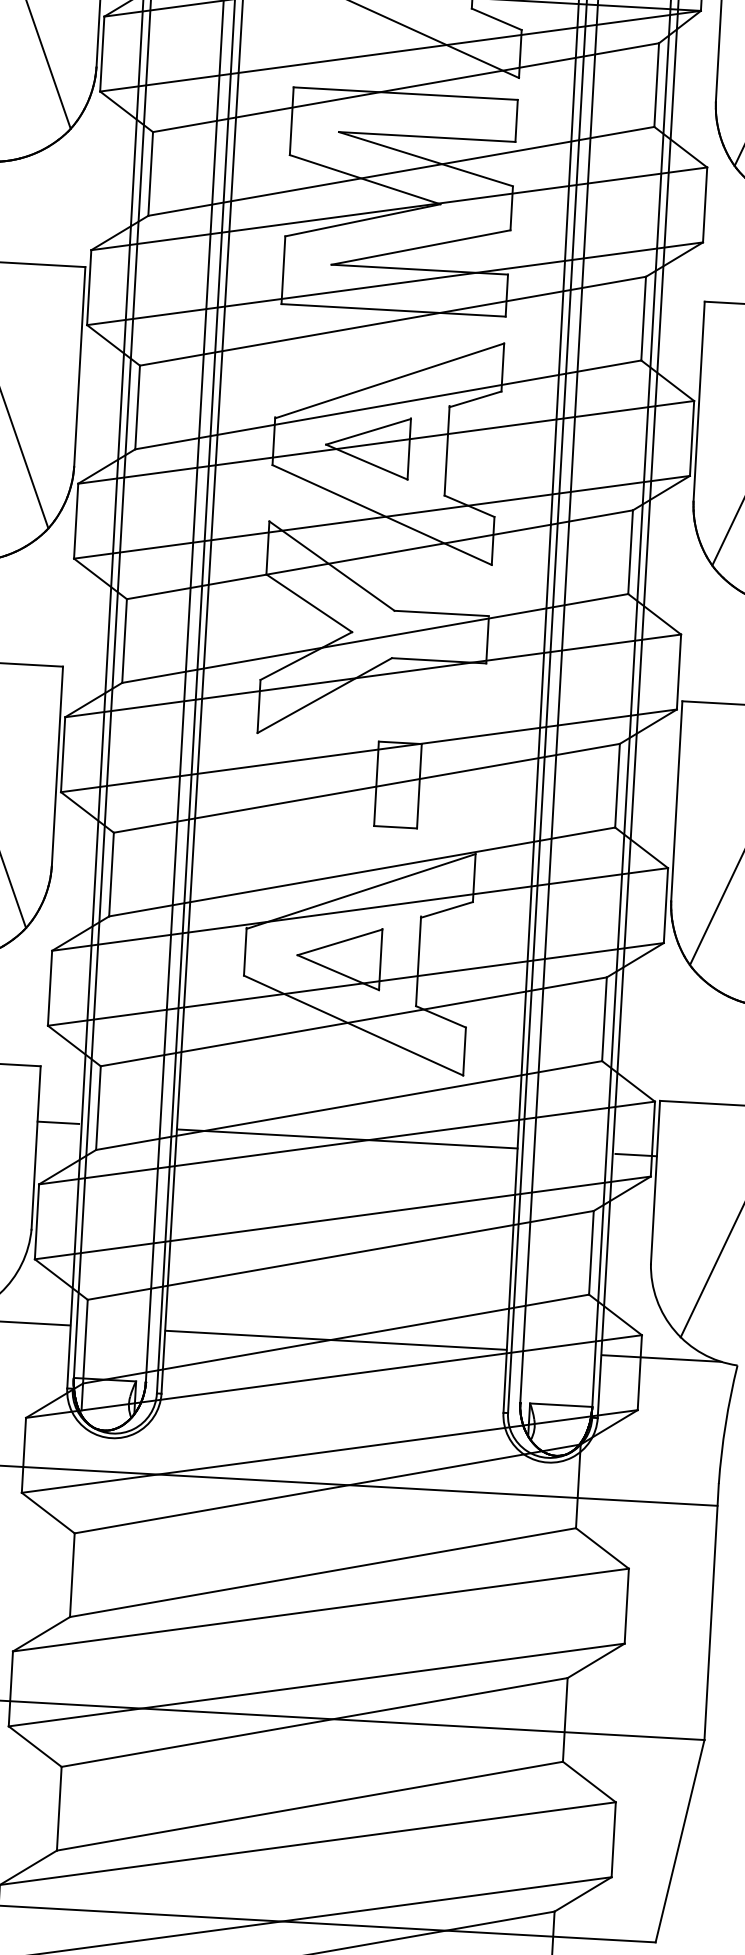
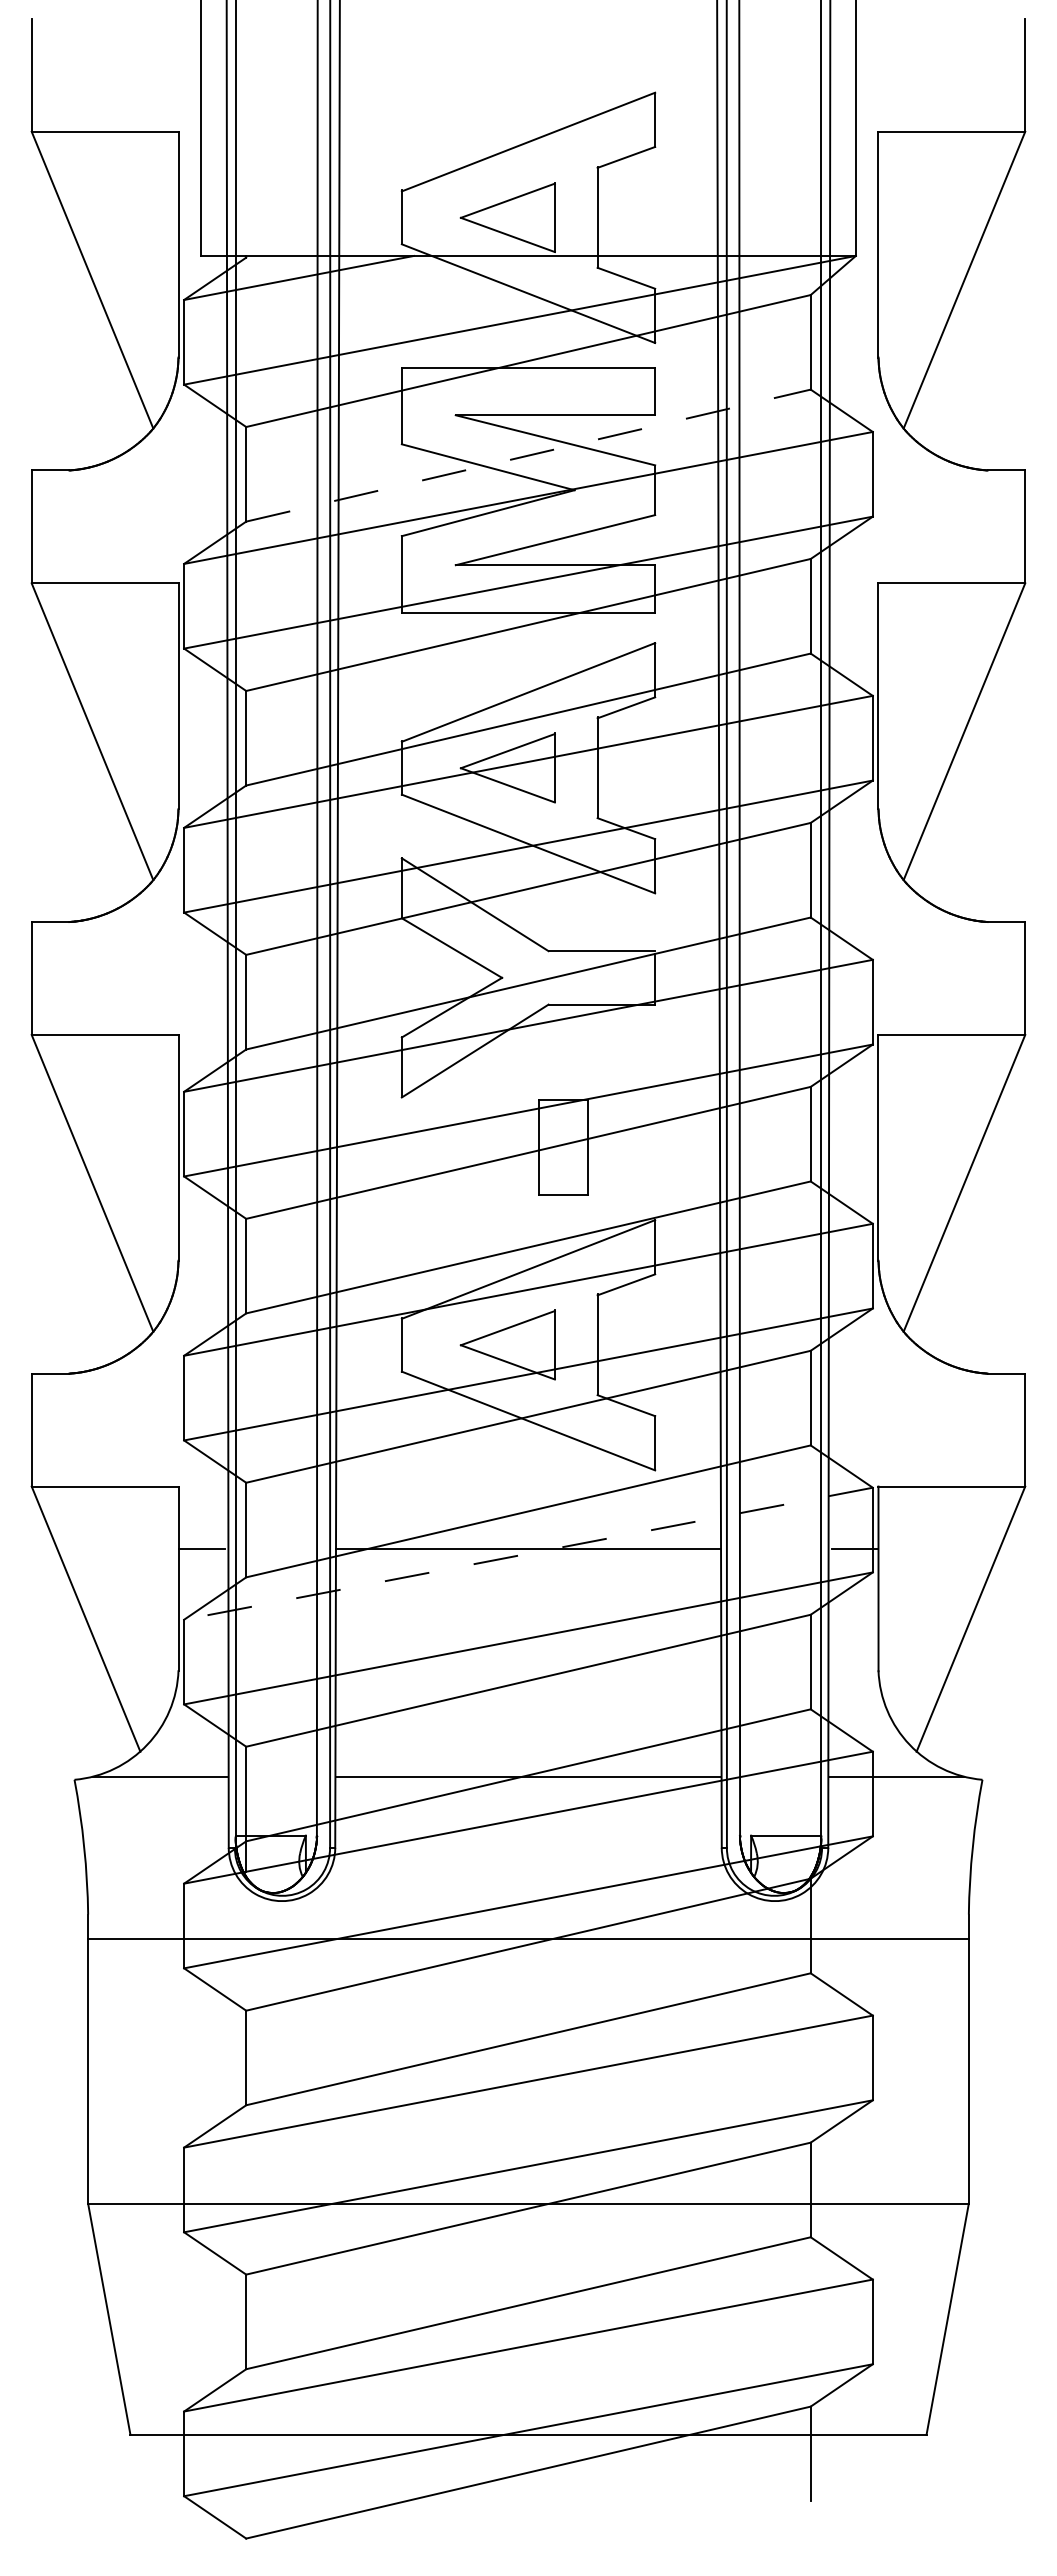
line: (401, 171) -> (528, 455), solid -> dashed
line: (347, 1142) -> (528, 1553), solid -> dashed

